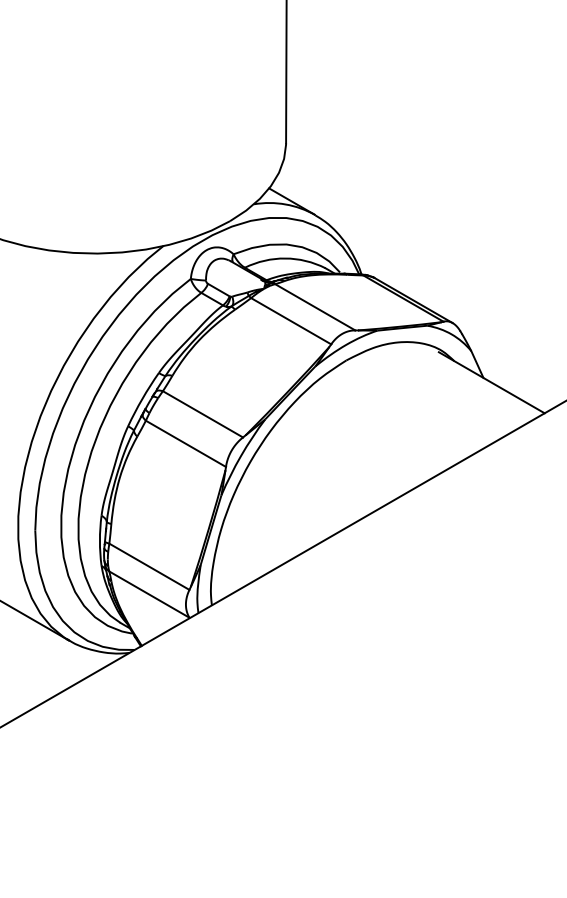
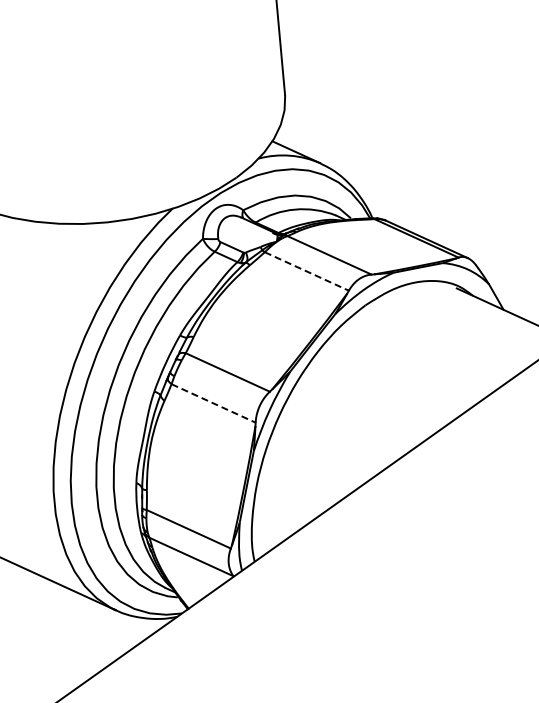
line: (291, 321) -> (307, 271), solid -> dashed
line: (186, 444) -> (214, 404), solid -> dashed

